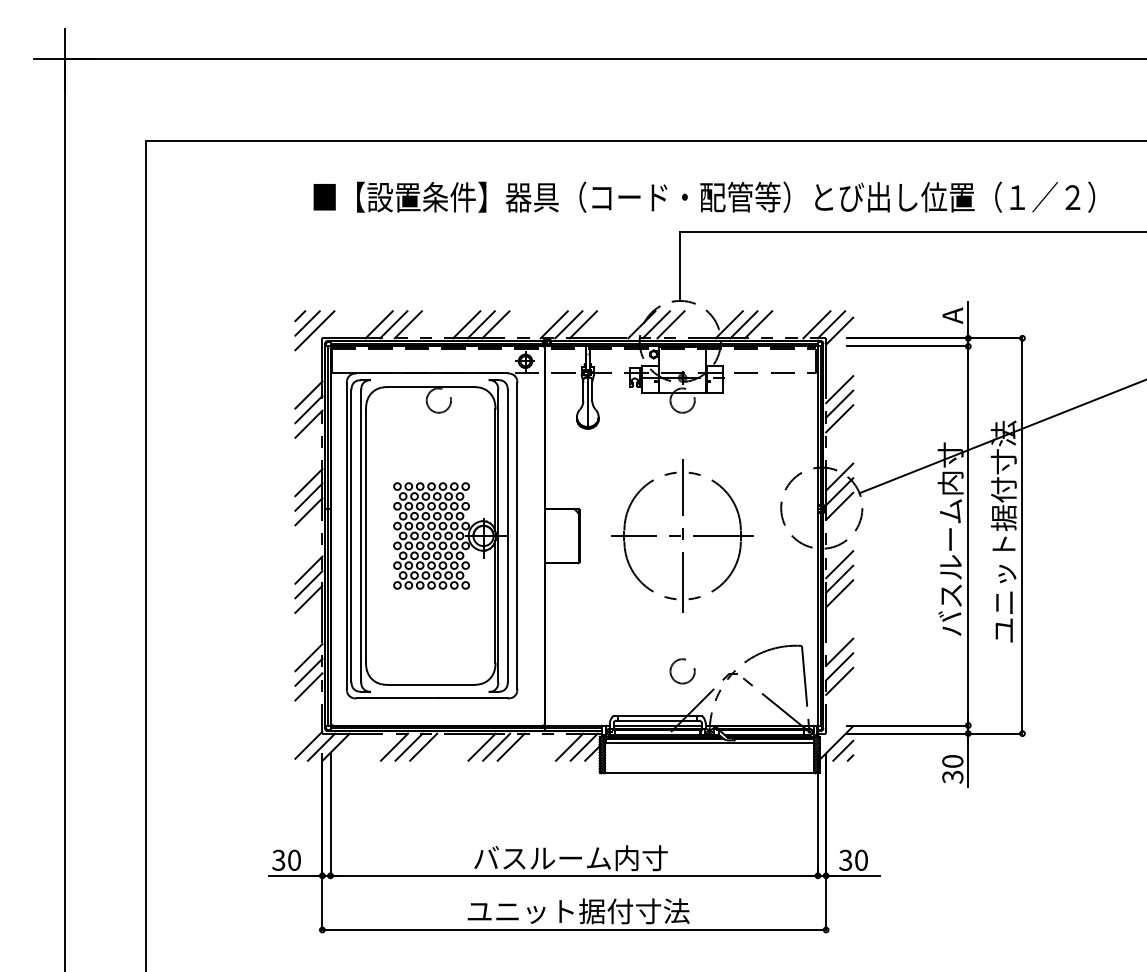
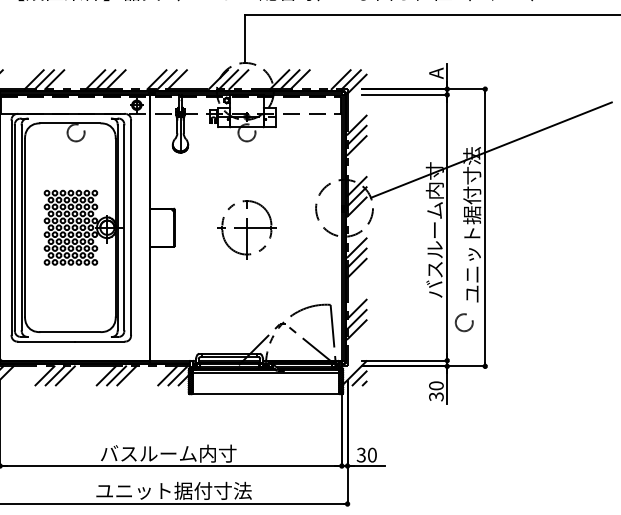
part: (682, 535) -> (246, 227), size x0.6
circle: (682, 671) -> (464, 322), moved

